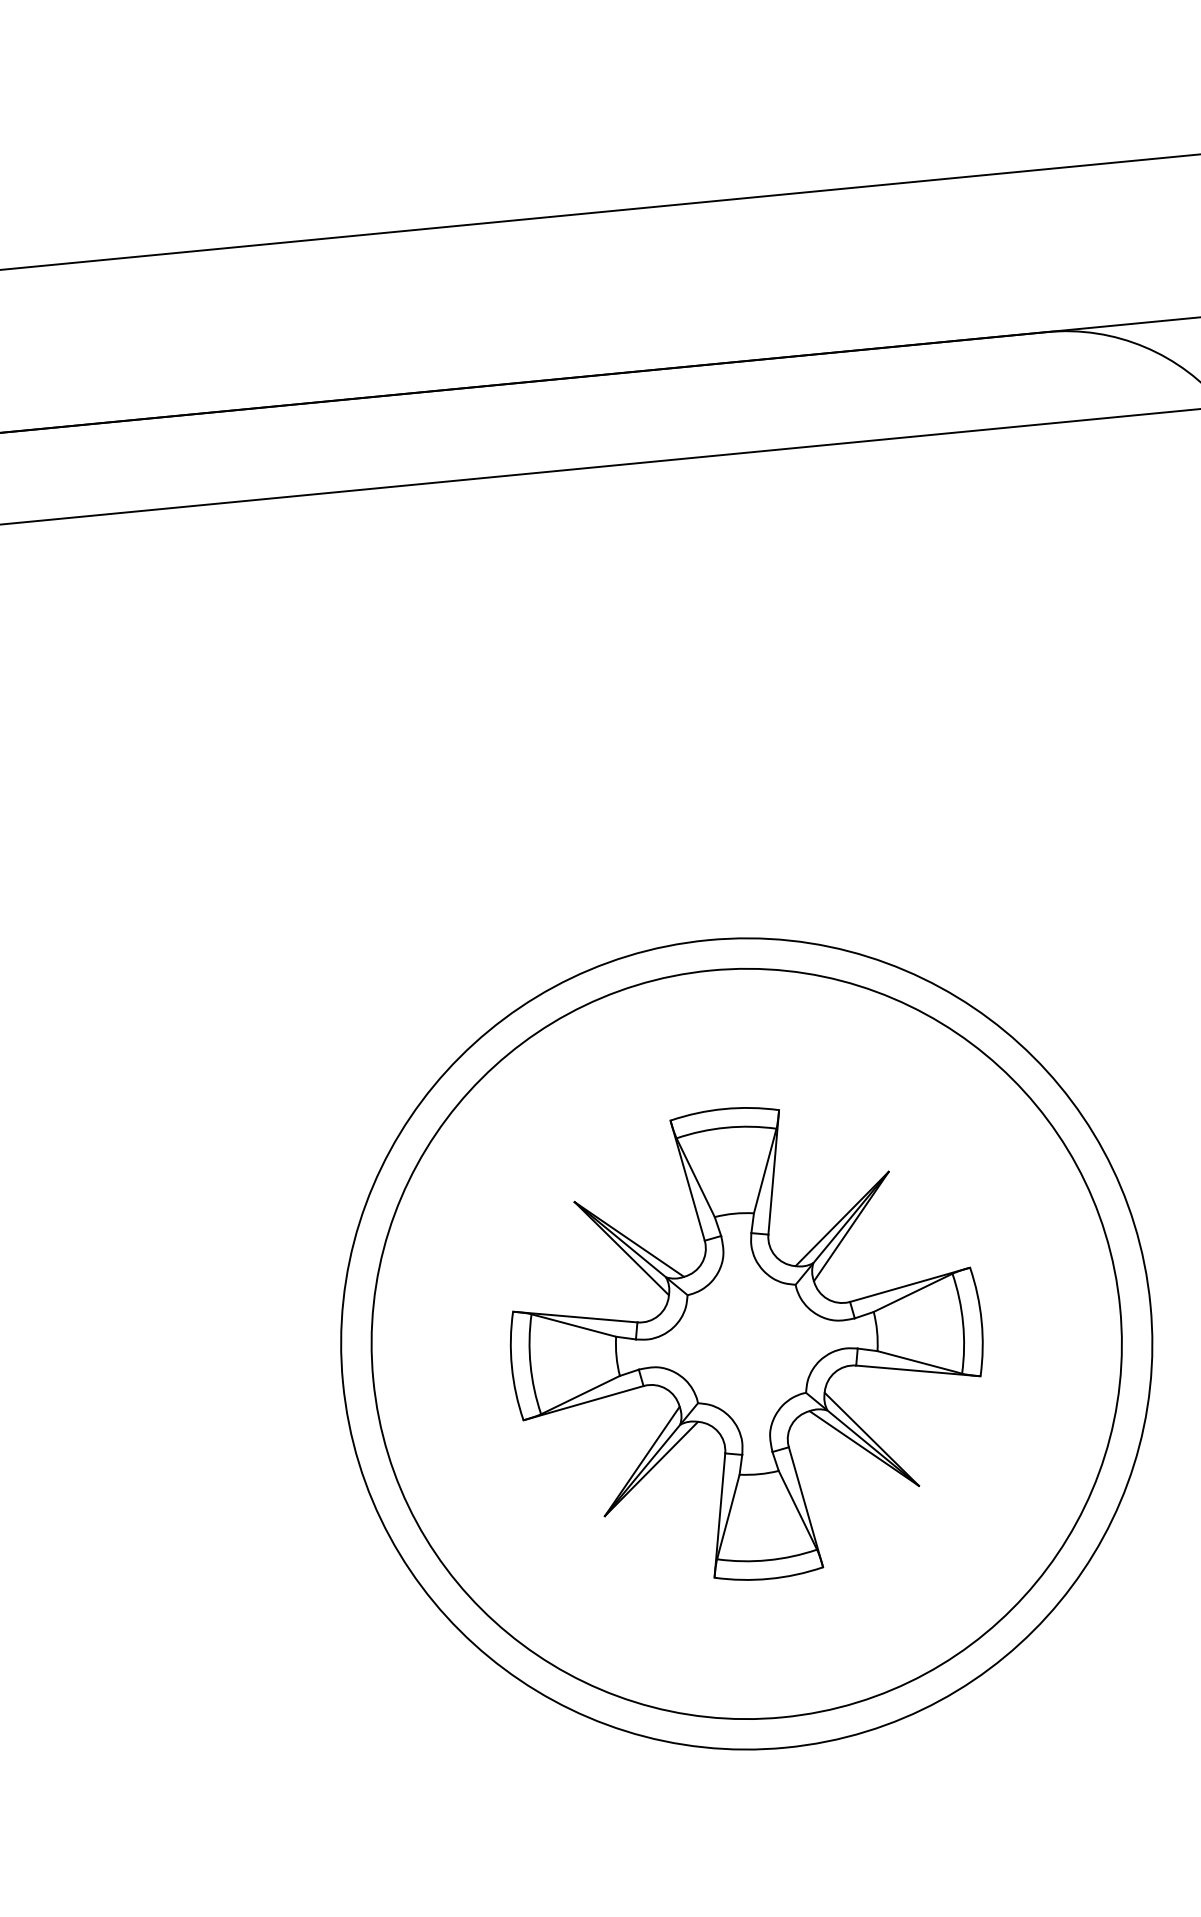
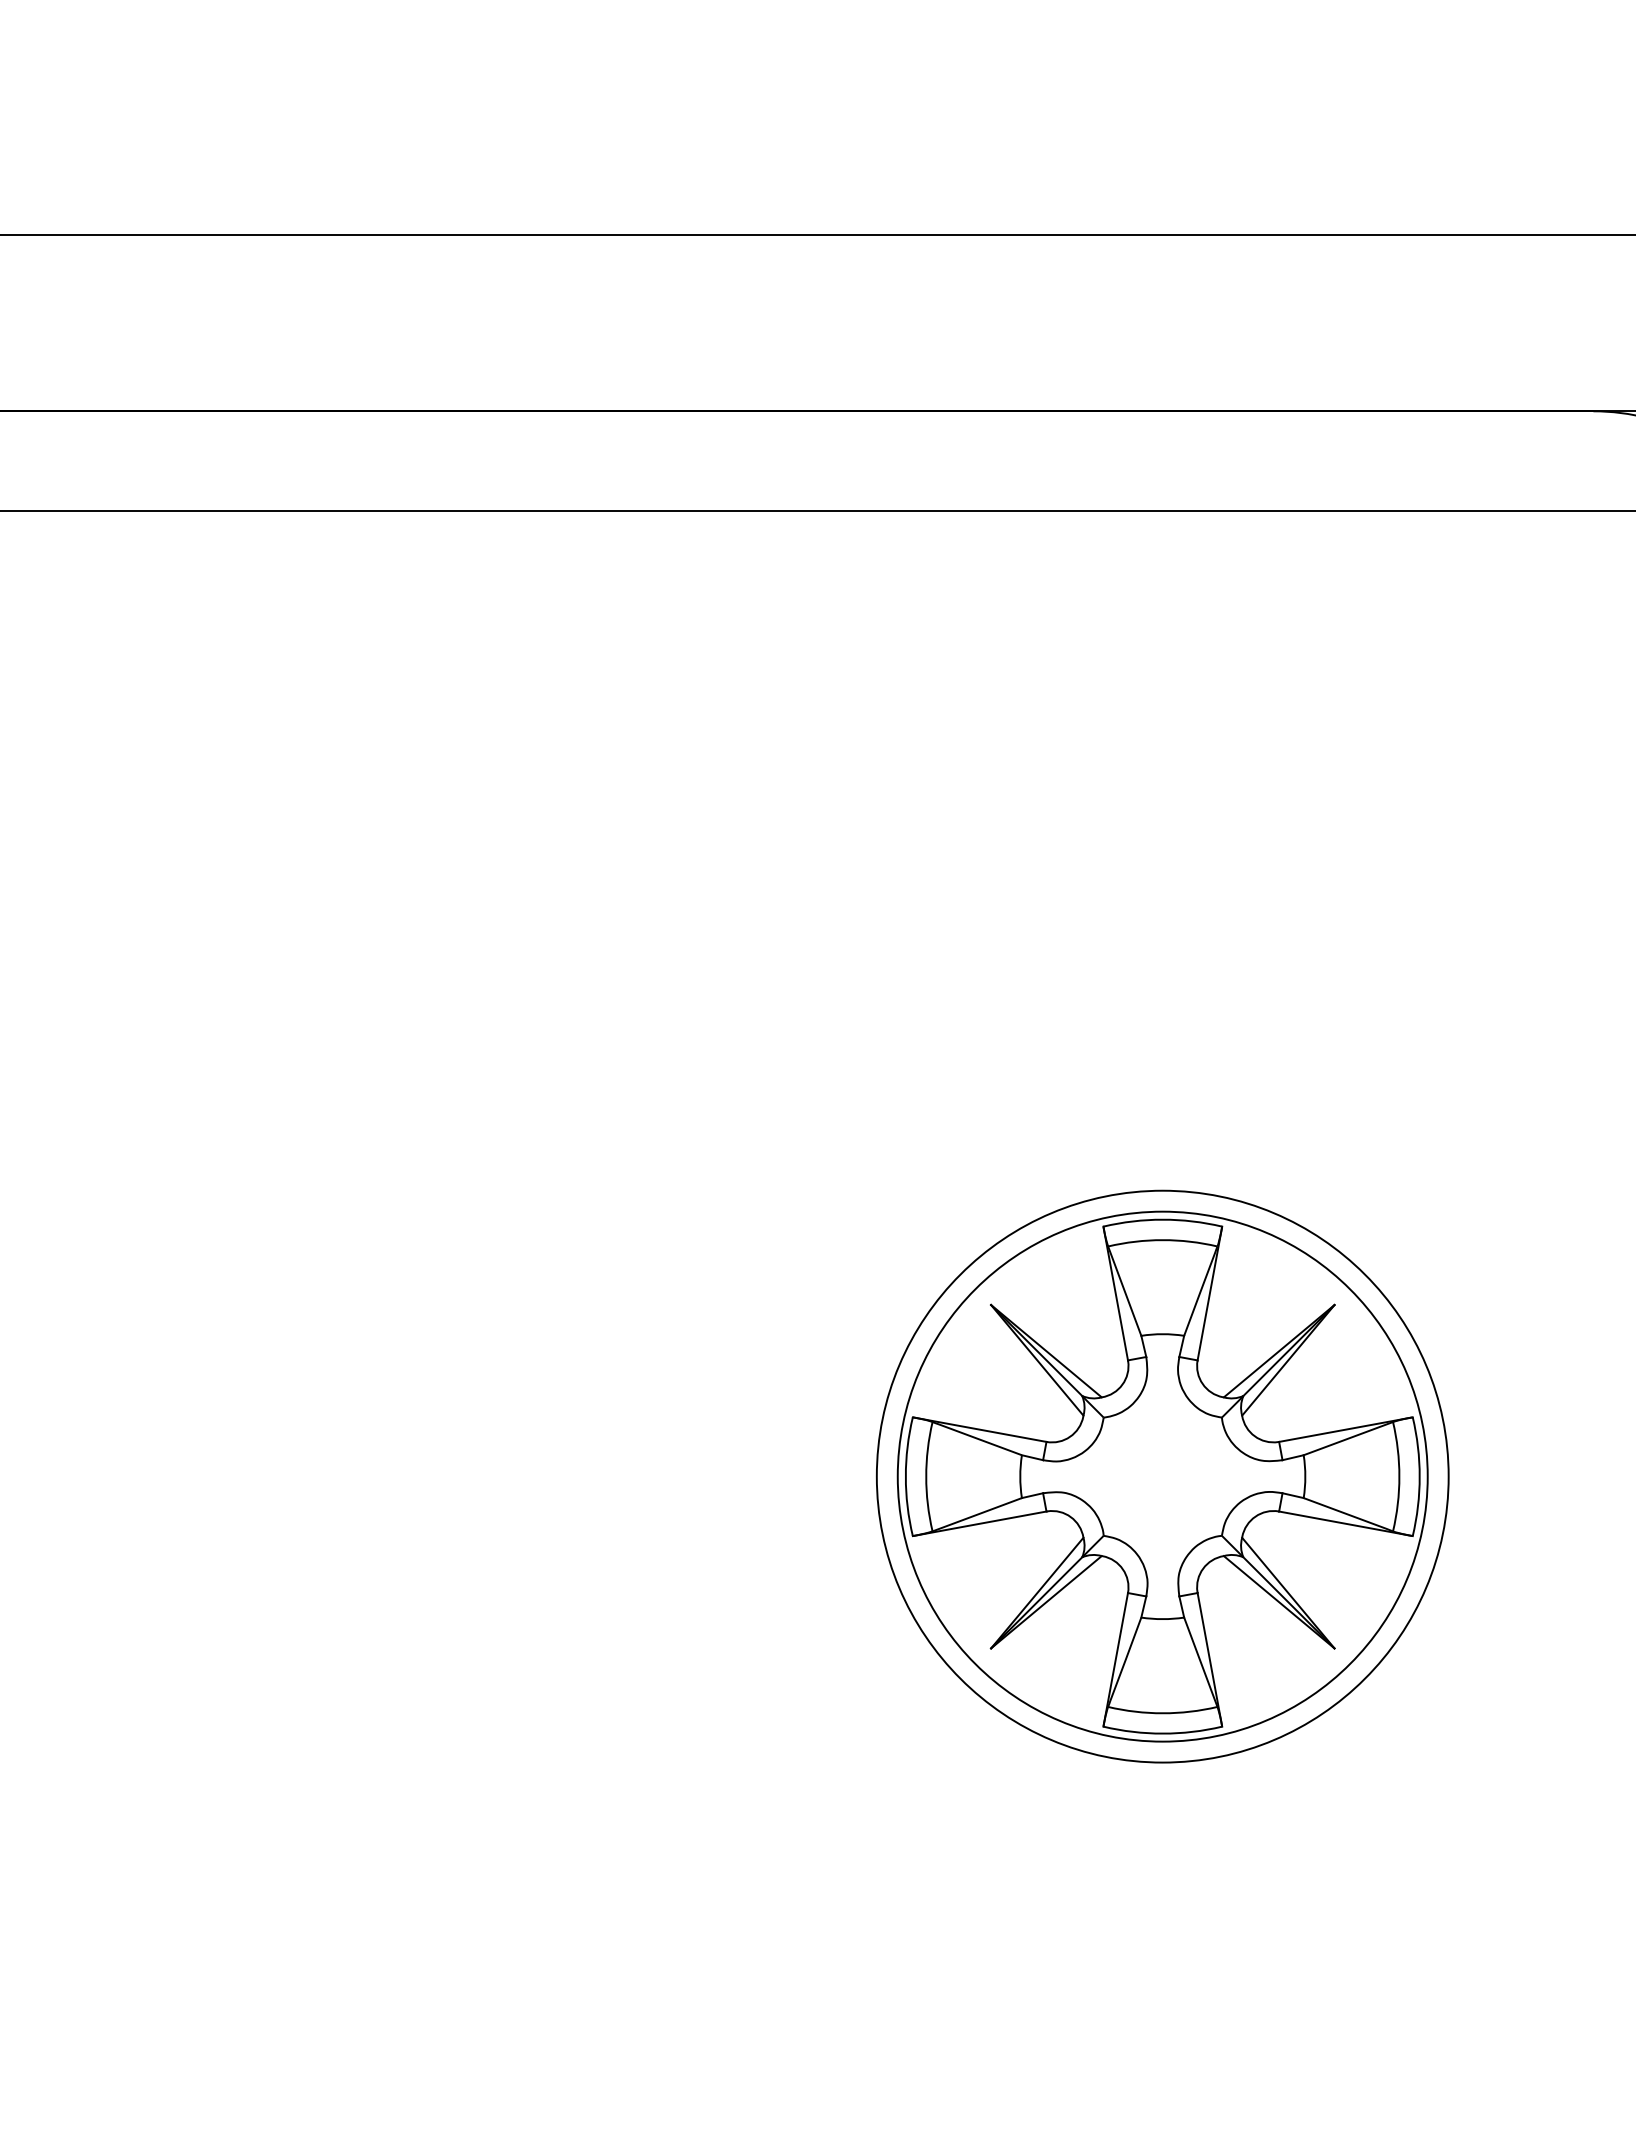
circle: (746, 1343) -> (1162, 1476), size x0.6
circle: (746, 1343) -> (1162, 1476), size x0.7

